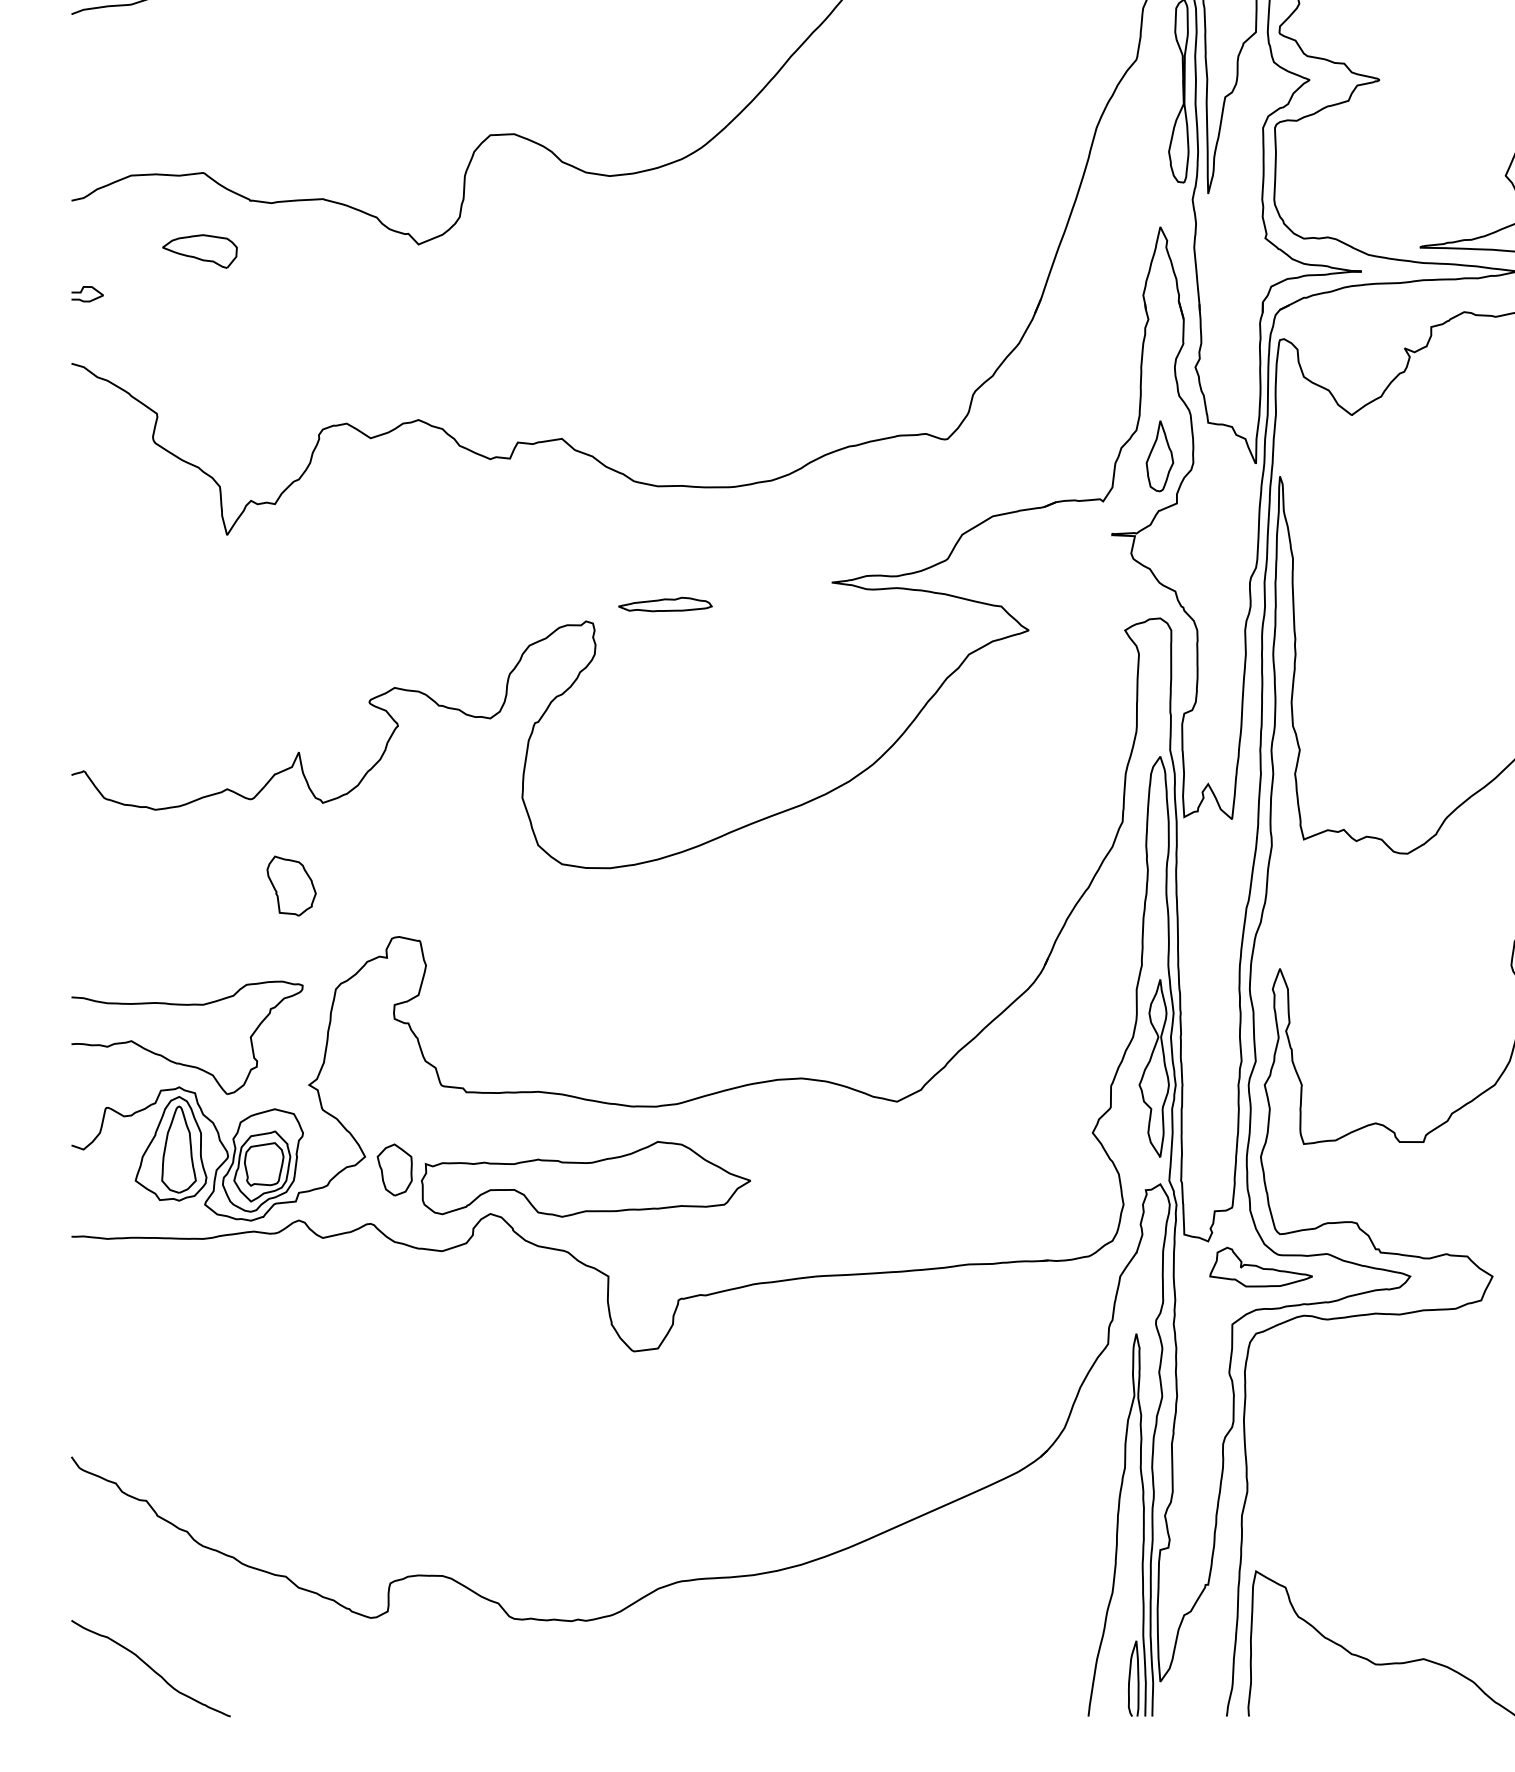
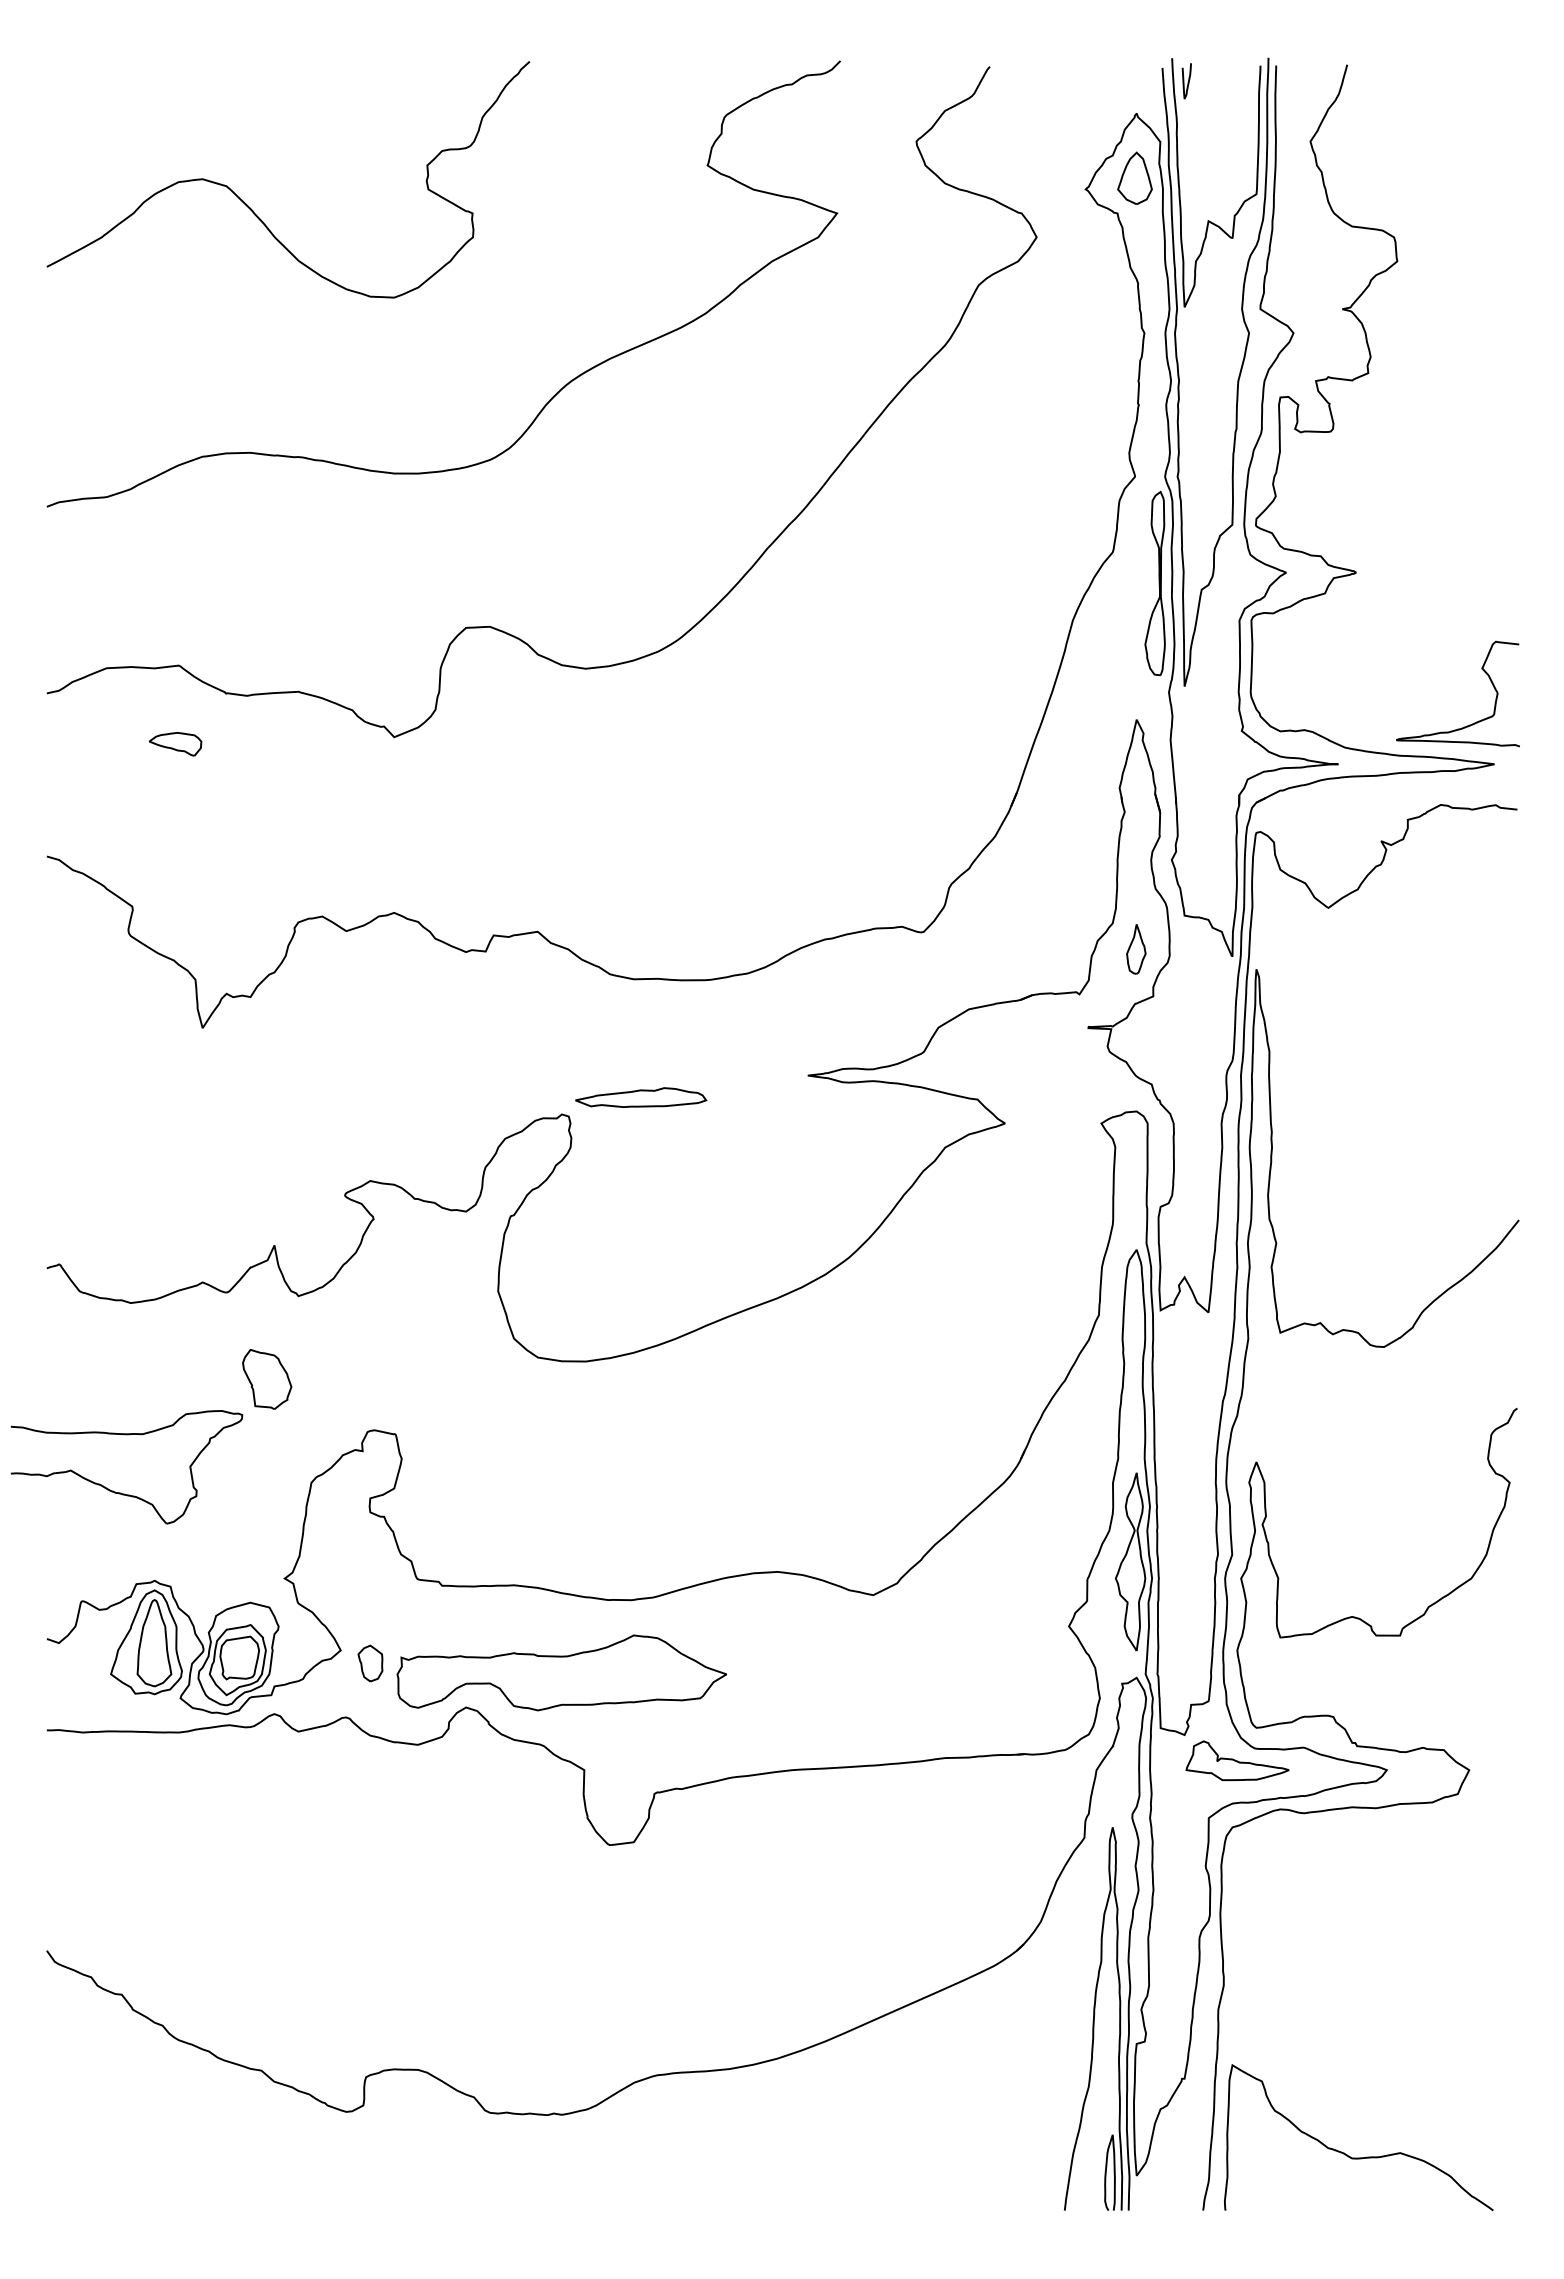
part: (200, 251) -> (175, 744), size x0.7
curve: (82, 291) -> (57, 784), removed
part: (1160, 456) -> (1136, 949), size x0.7
part: (665, 604) -> (641, 1097), size x1.4
part: (181, 1063) -> (120, 1492), moved
part: (394, 1169) -> (370, 1663), size x0.7
curve: (151, 1668) -> (126, 2162), removed

